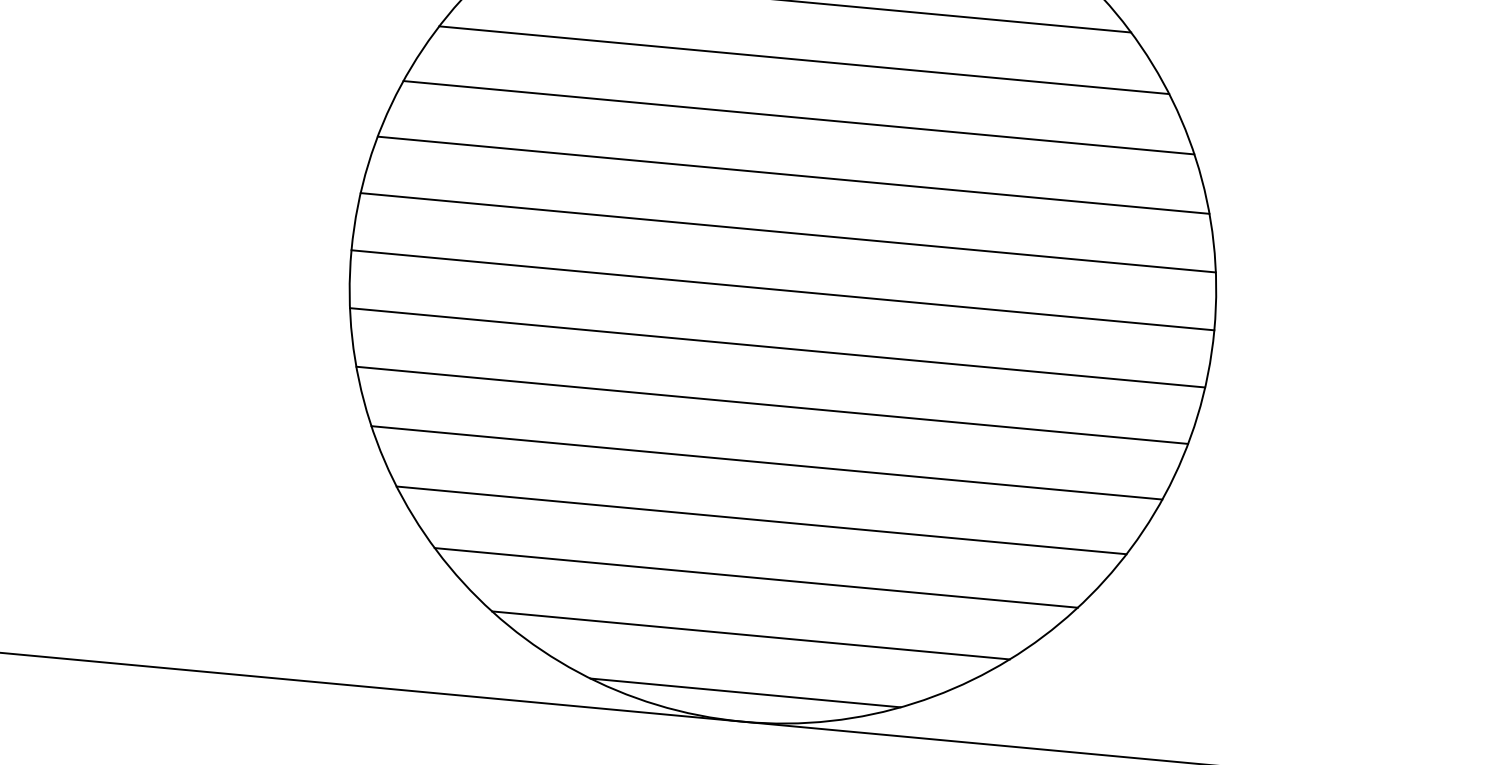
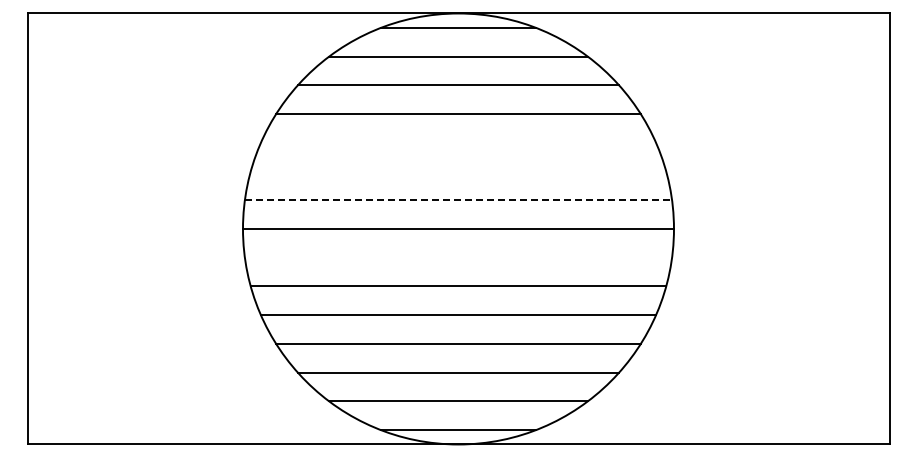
line: (799, 117) -> (458, 142), removed
line: (793, 175) -> (458, 171), removed
line: (788, 233) -> (458, 200), solid -> dashed
line: (777, 347) -> (458, 257), removed

